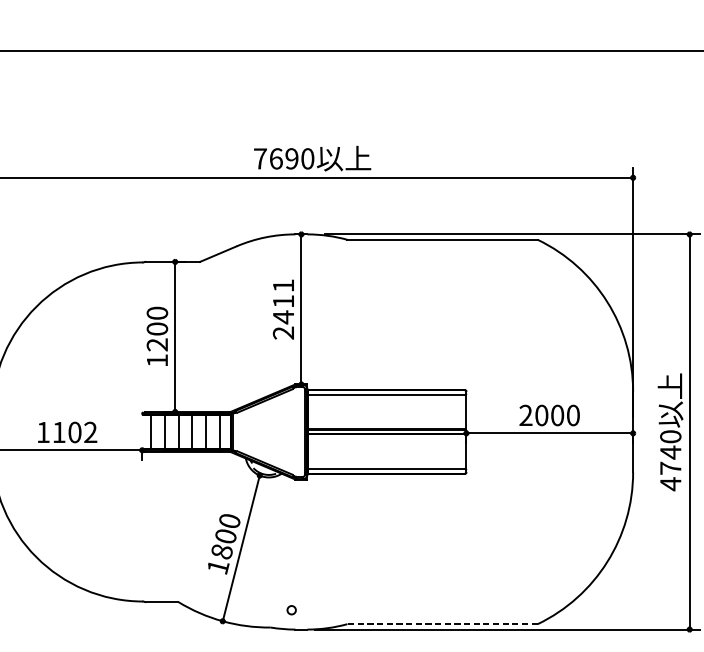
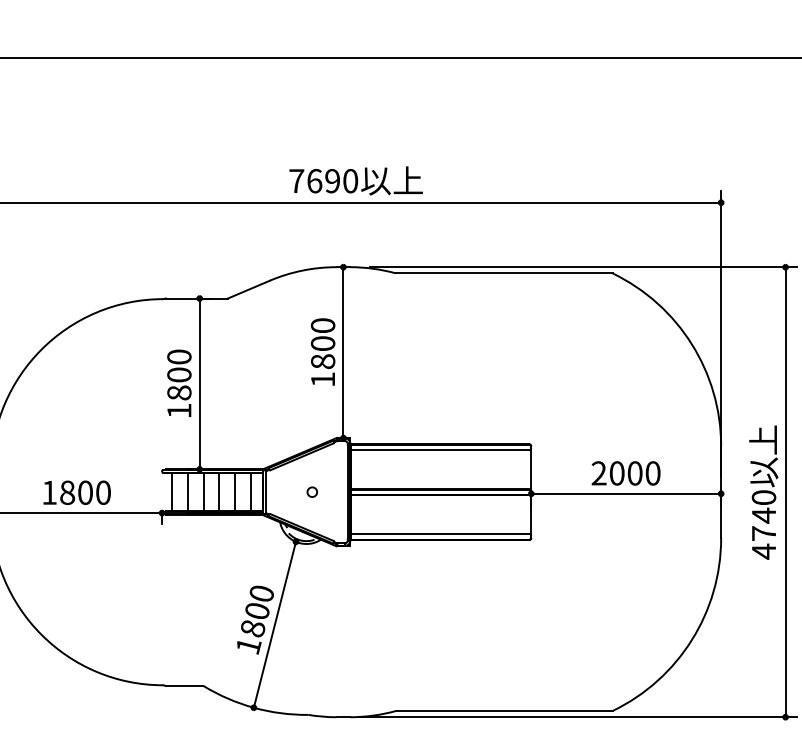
text: (283, 309) -> (322, 352), 2411 -> 1800
text: (157, 344) -> (179, 392), 1200 -> 1800
text: (74, 432) -> (85, 492), 1102 -> 1800
circle: (290, 609) -> (311, 491), moved
line: (442, 624) -> (503, 711), dashed -> solid

